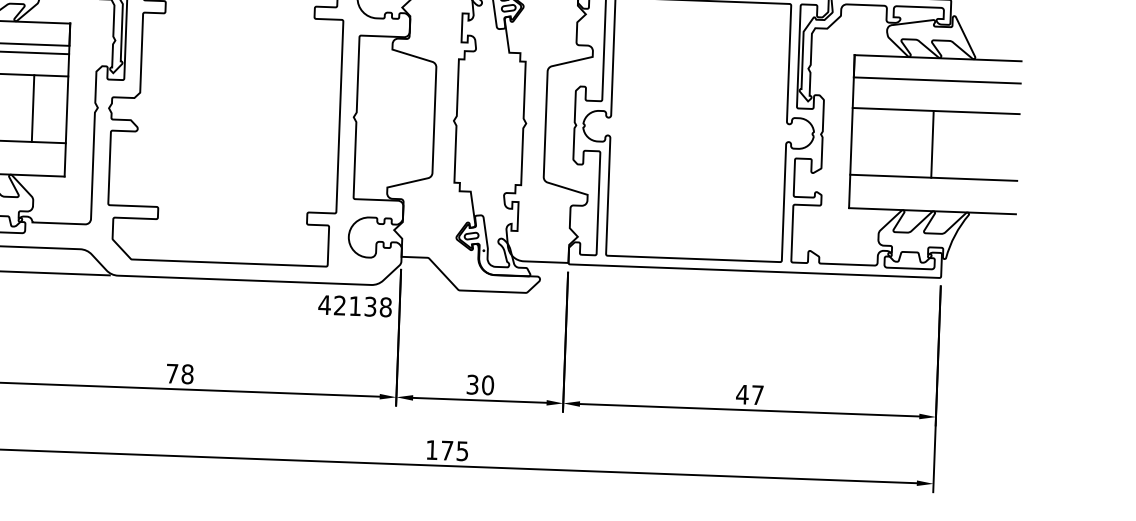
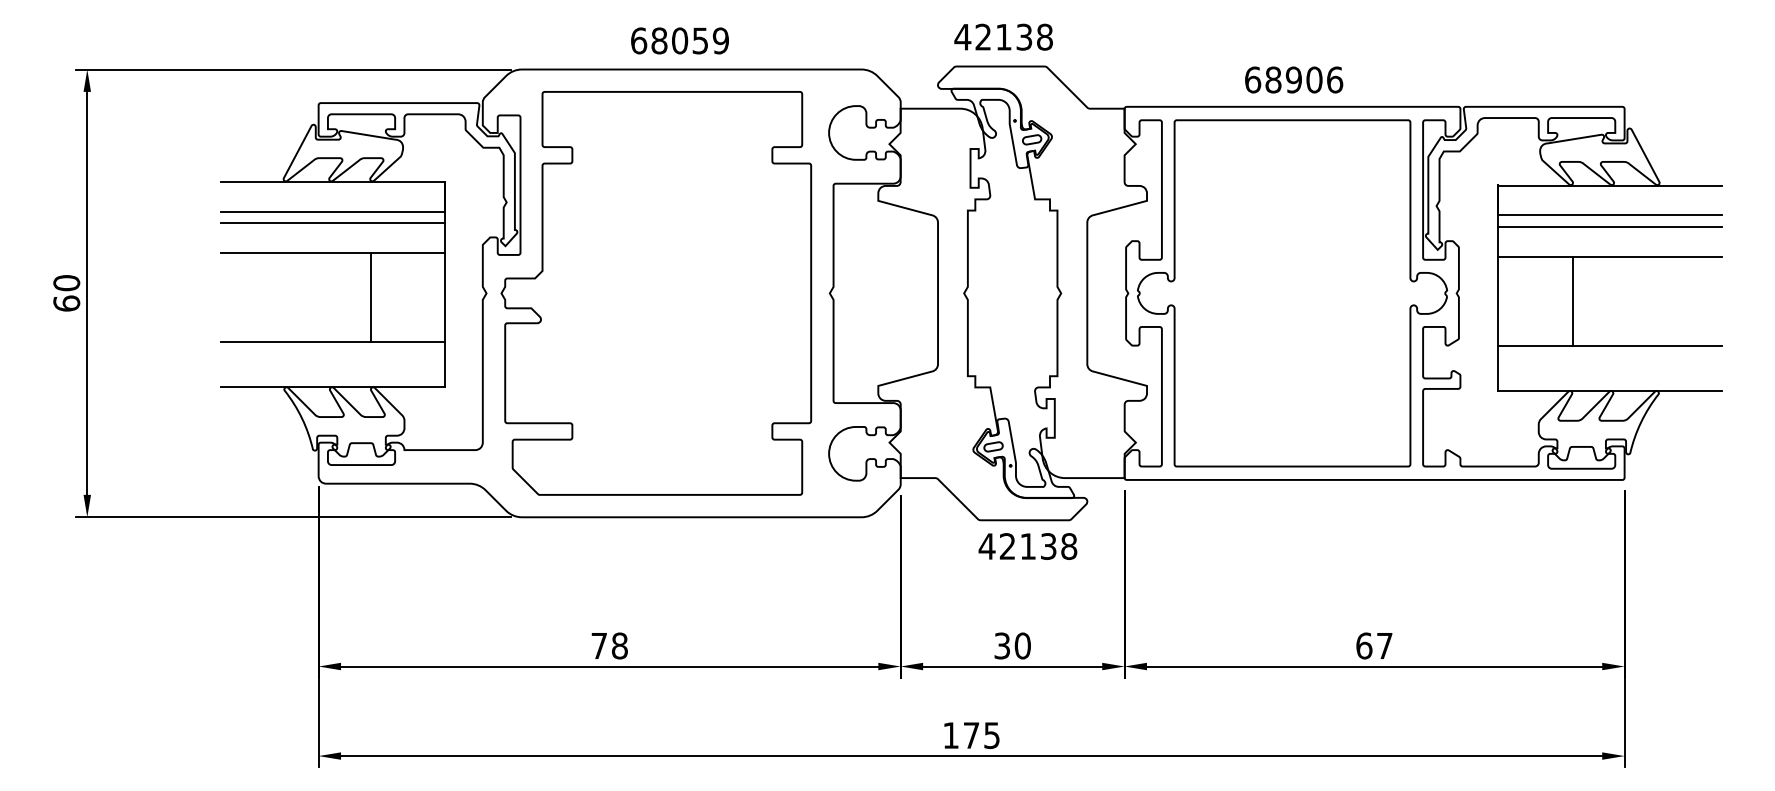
line: (936, 88) -> (1609, 226), added
line: (32, 108) -> (370, 297), moved
line: (932, 144) -> (1572, 301), moved
text: (354, 306) -> (1027, 546), moved
text: (741, 394) -> (1363, 645), 47 -> 67

